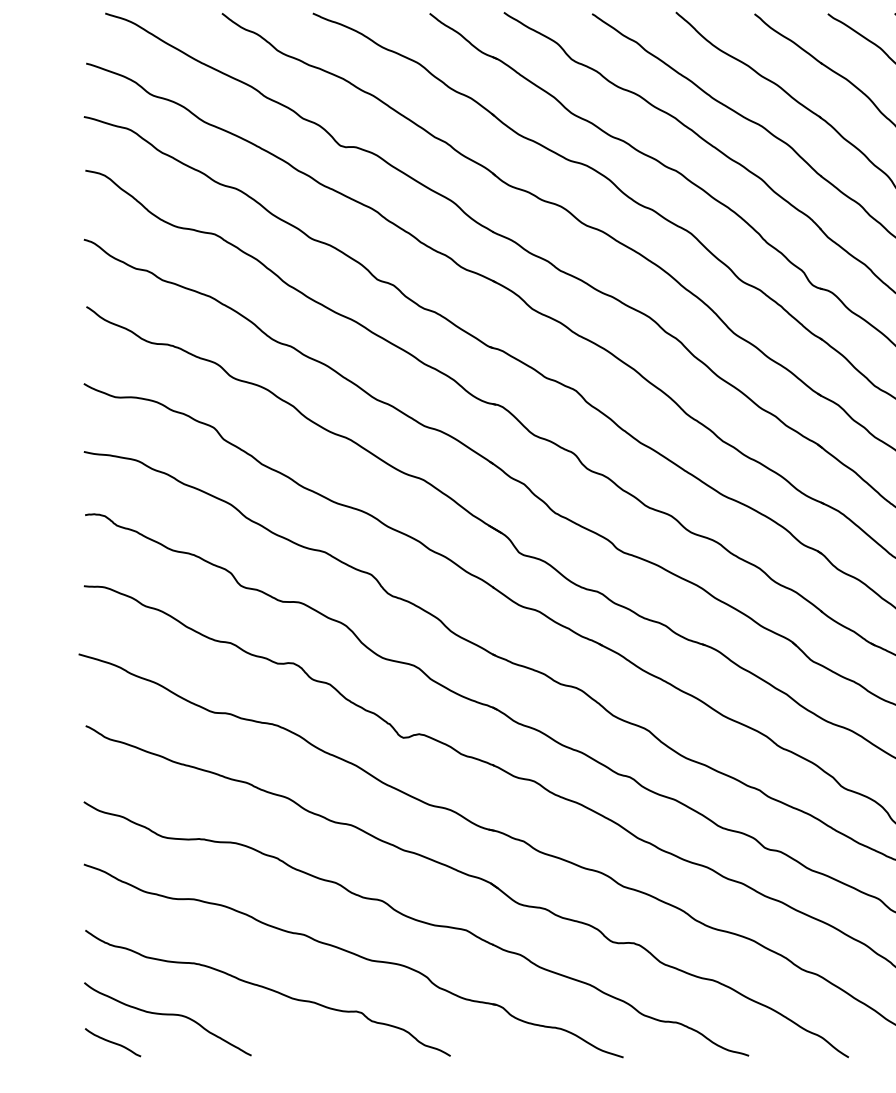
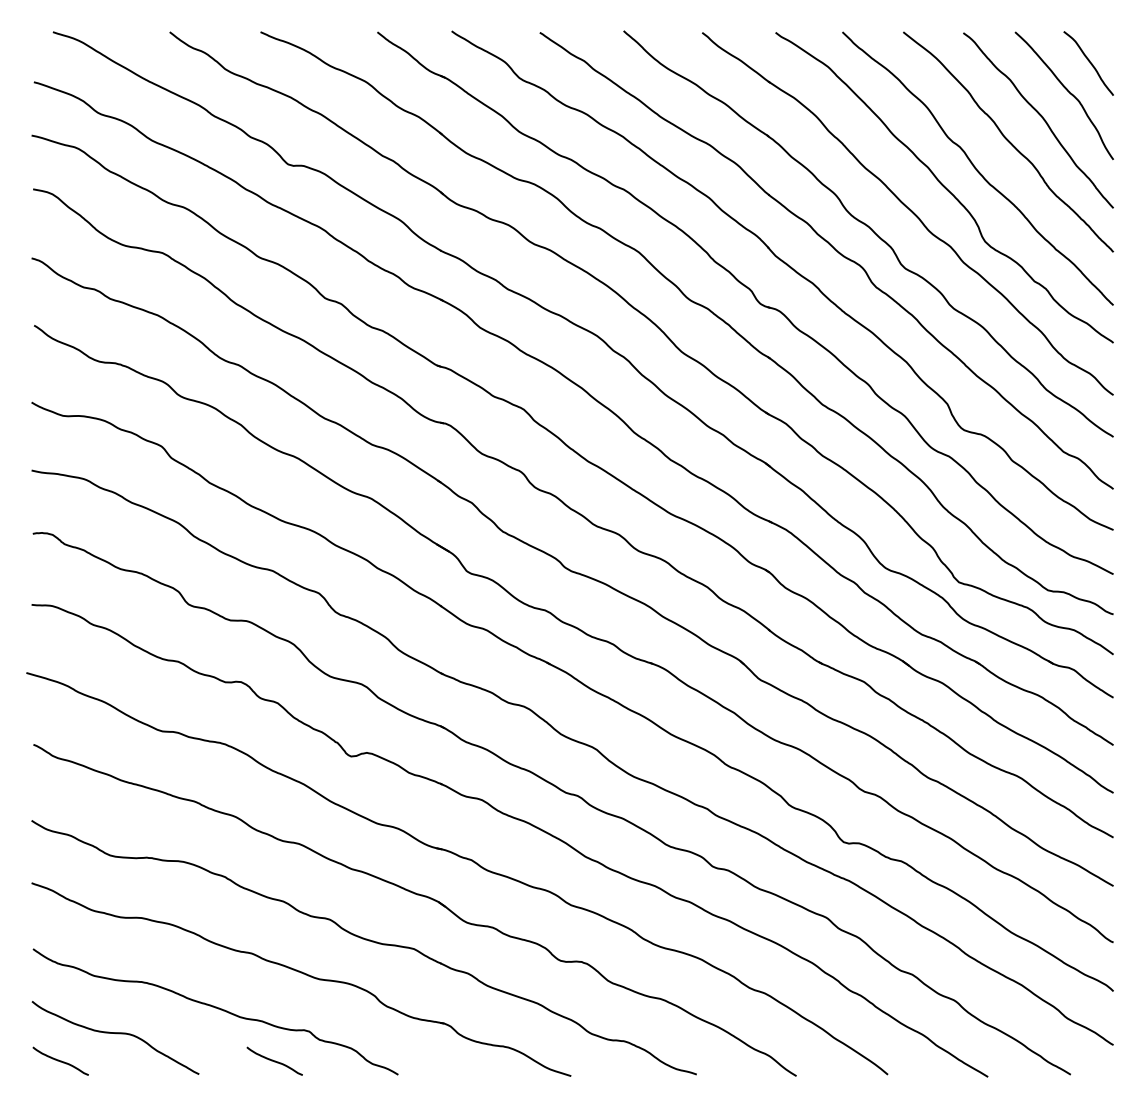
curve: (326, 1041) -> (274, 1060), added

